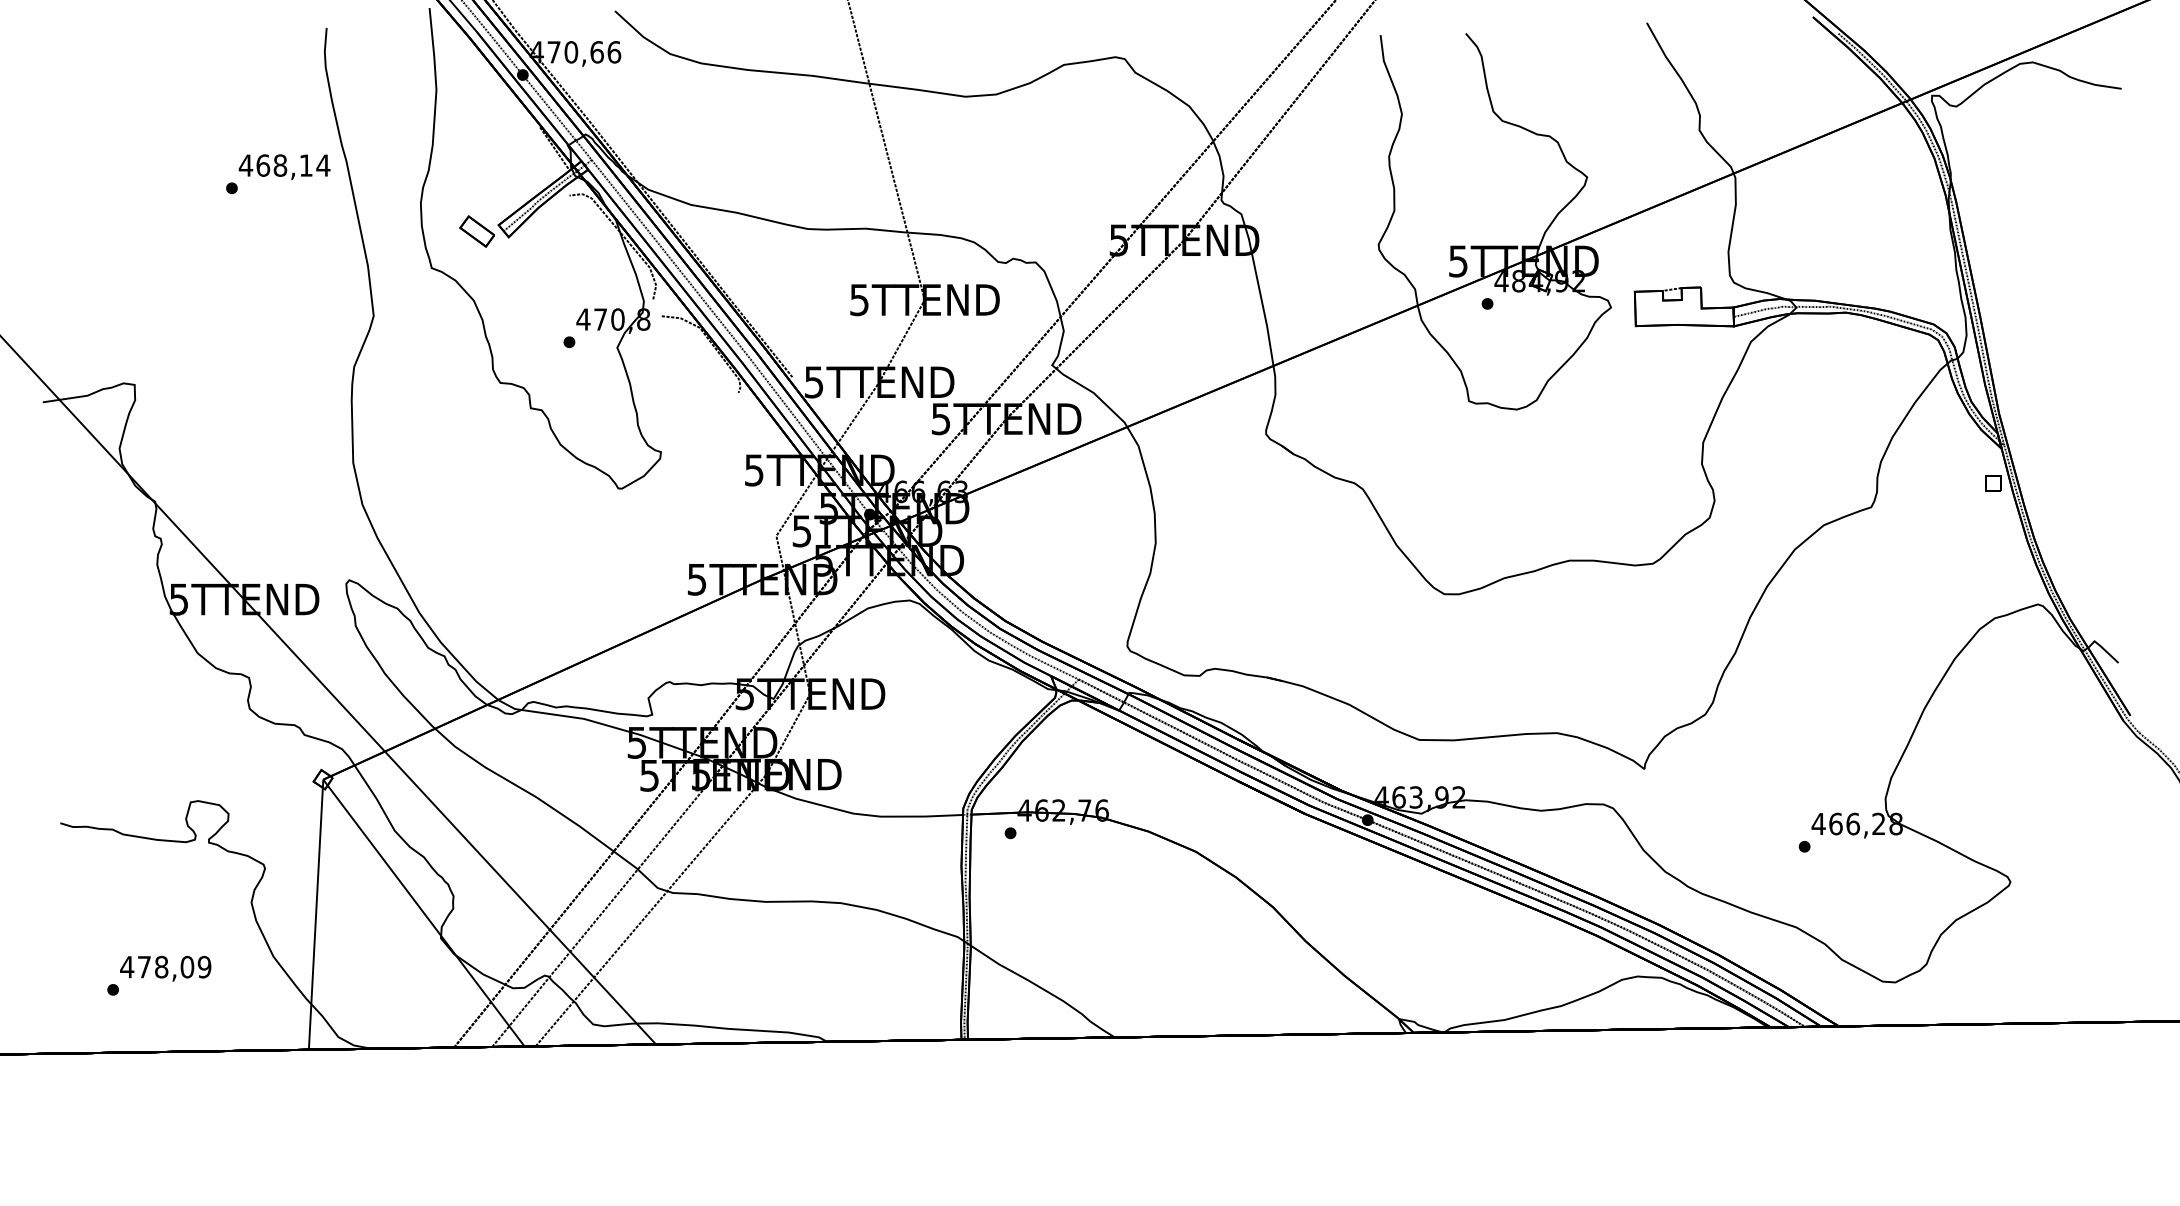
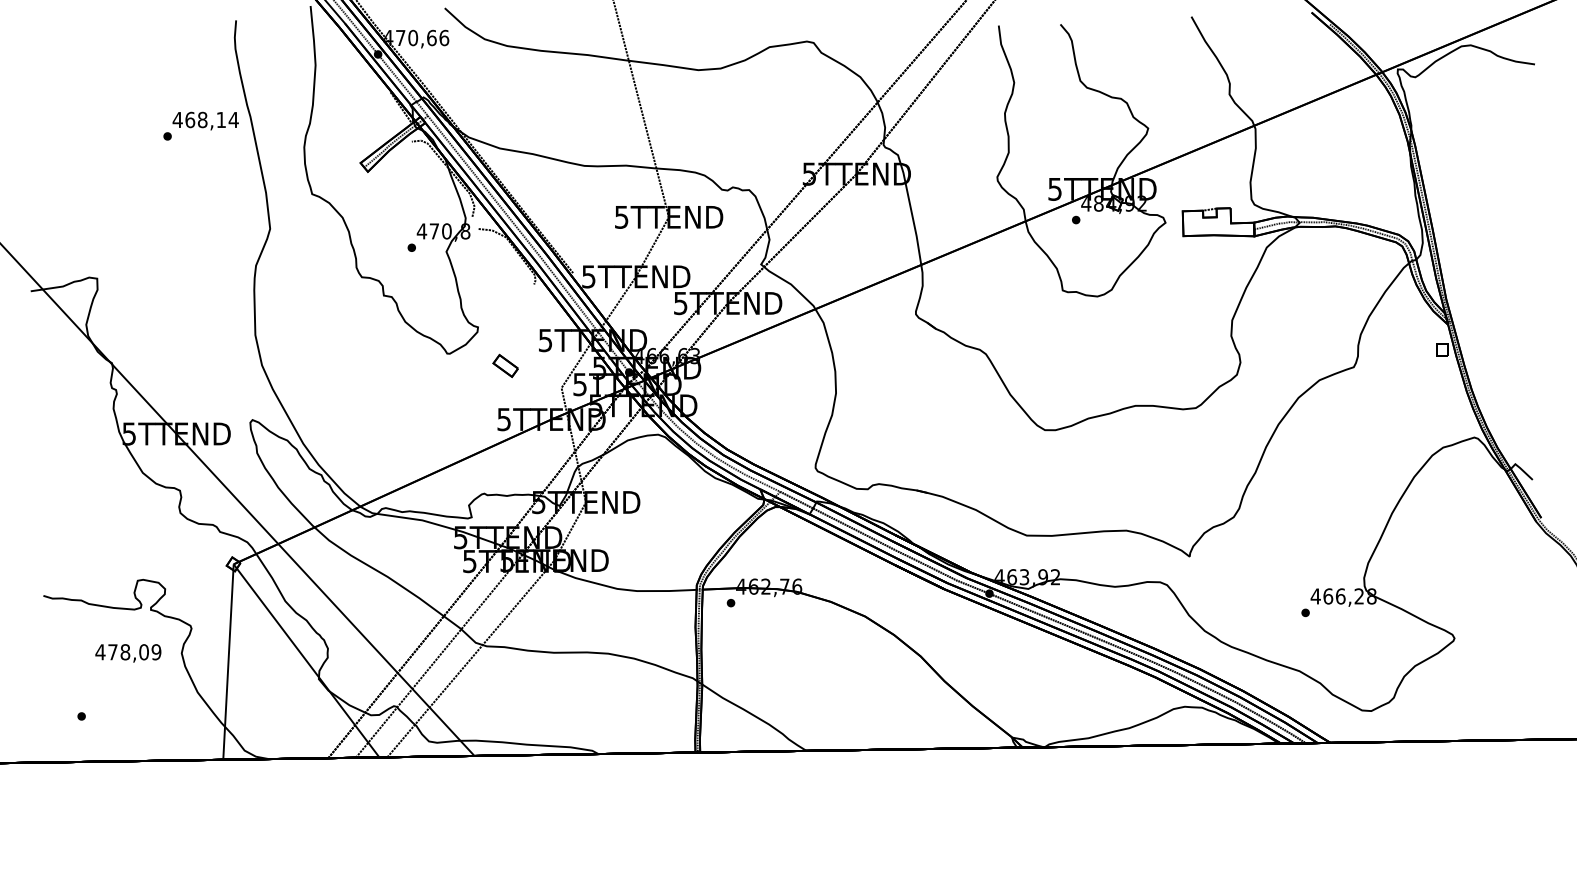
part: (476, 231) -> (505, 365), moved
text: (165, 968) -> (128, 653), moved

